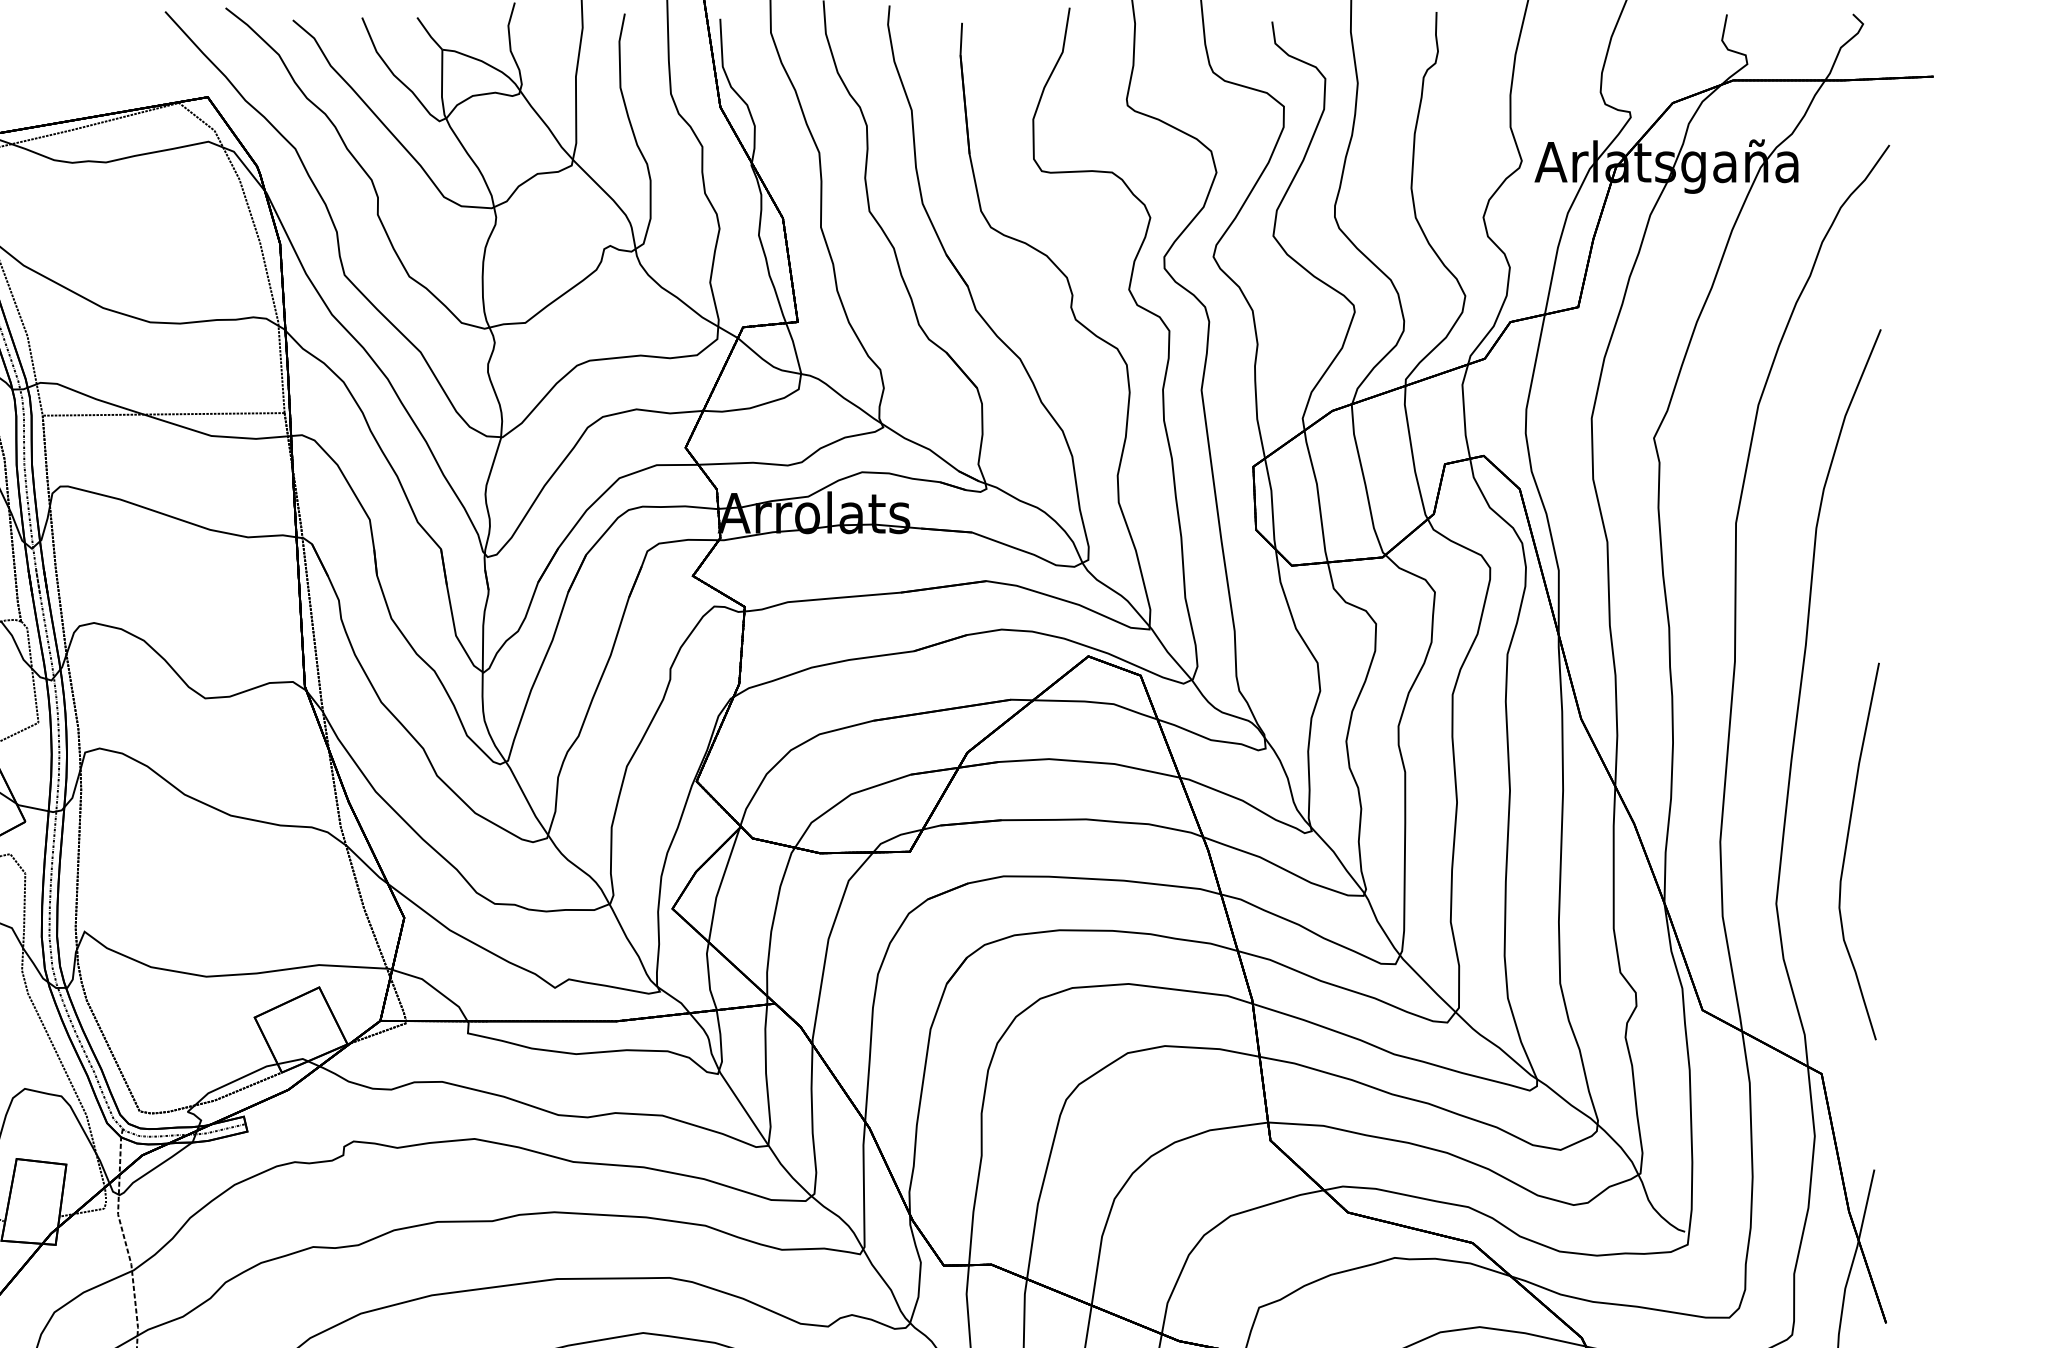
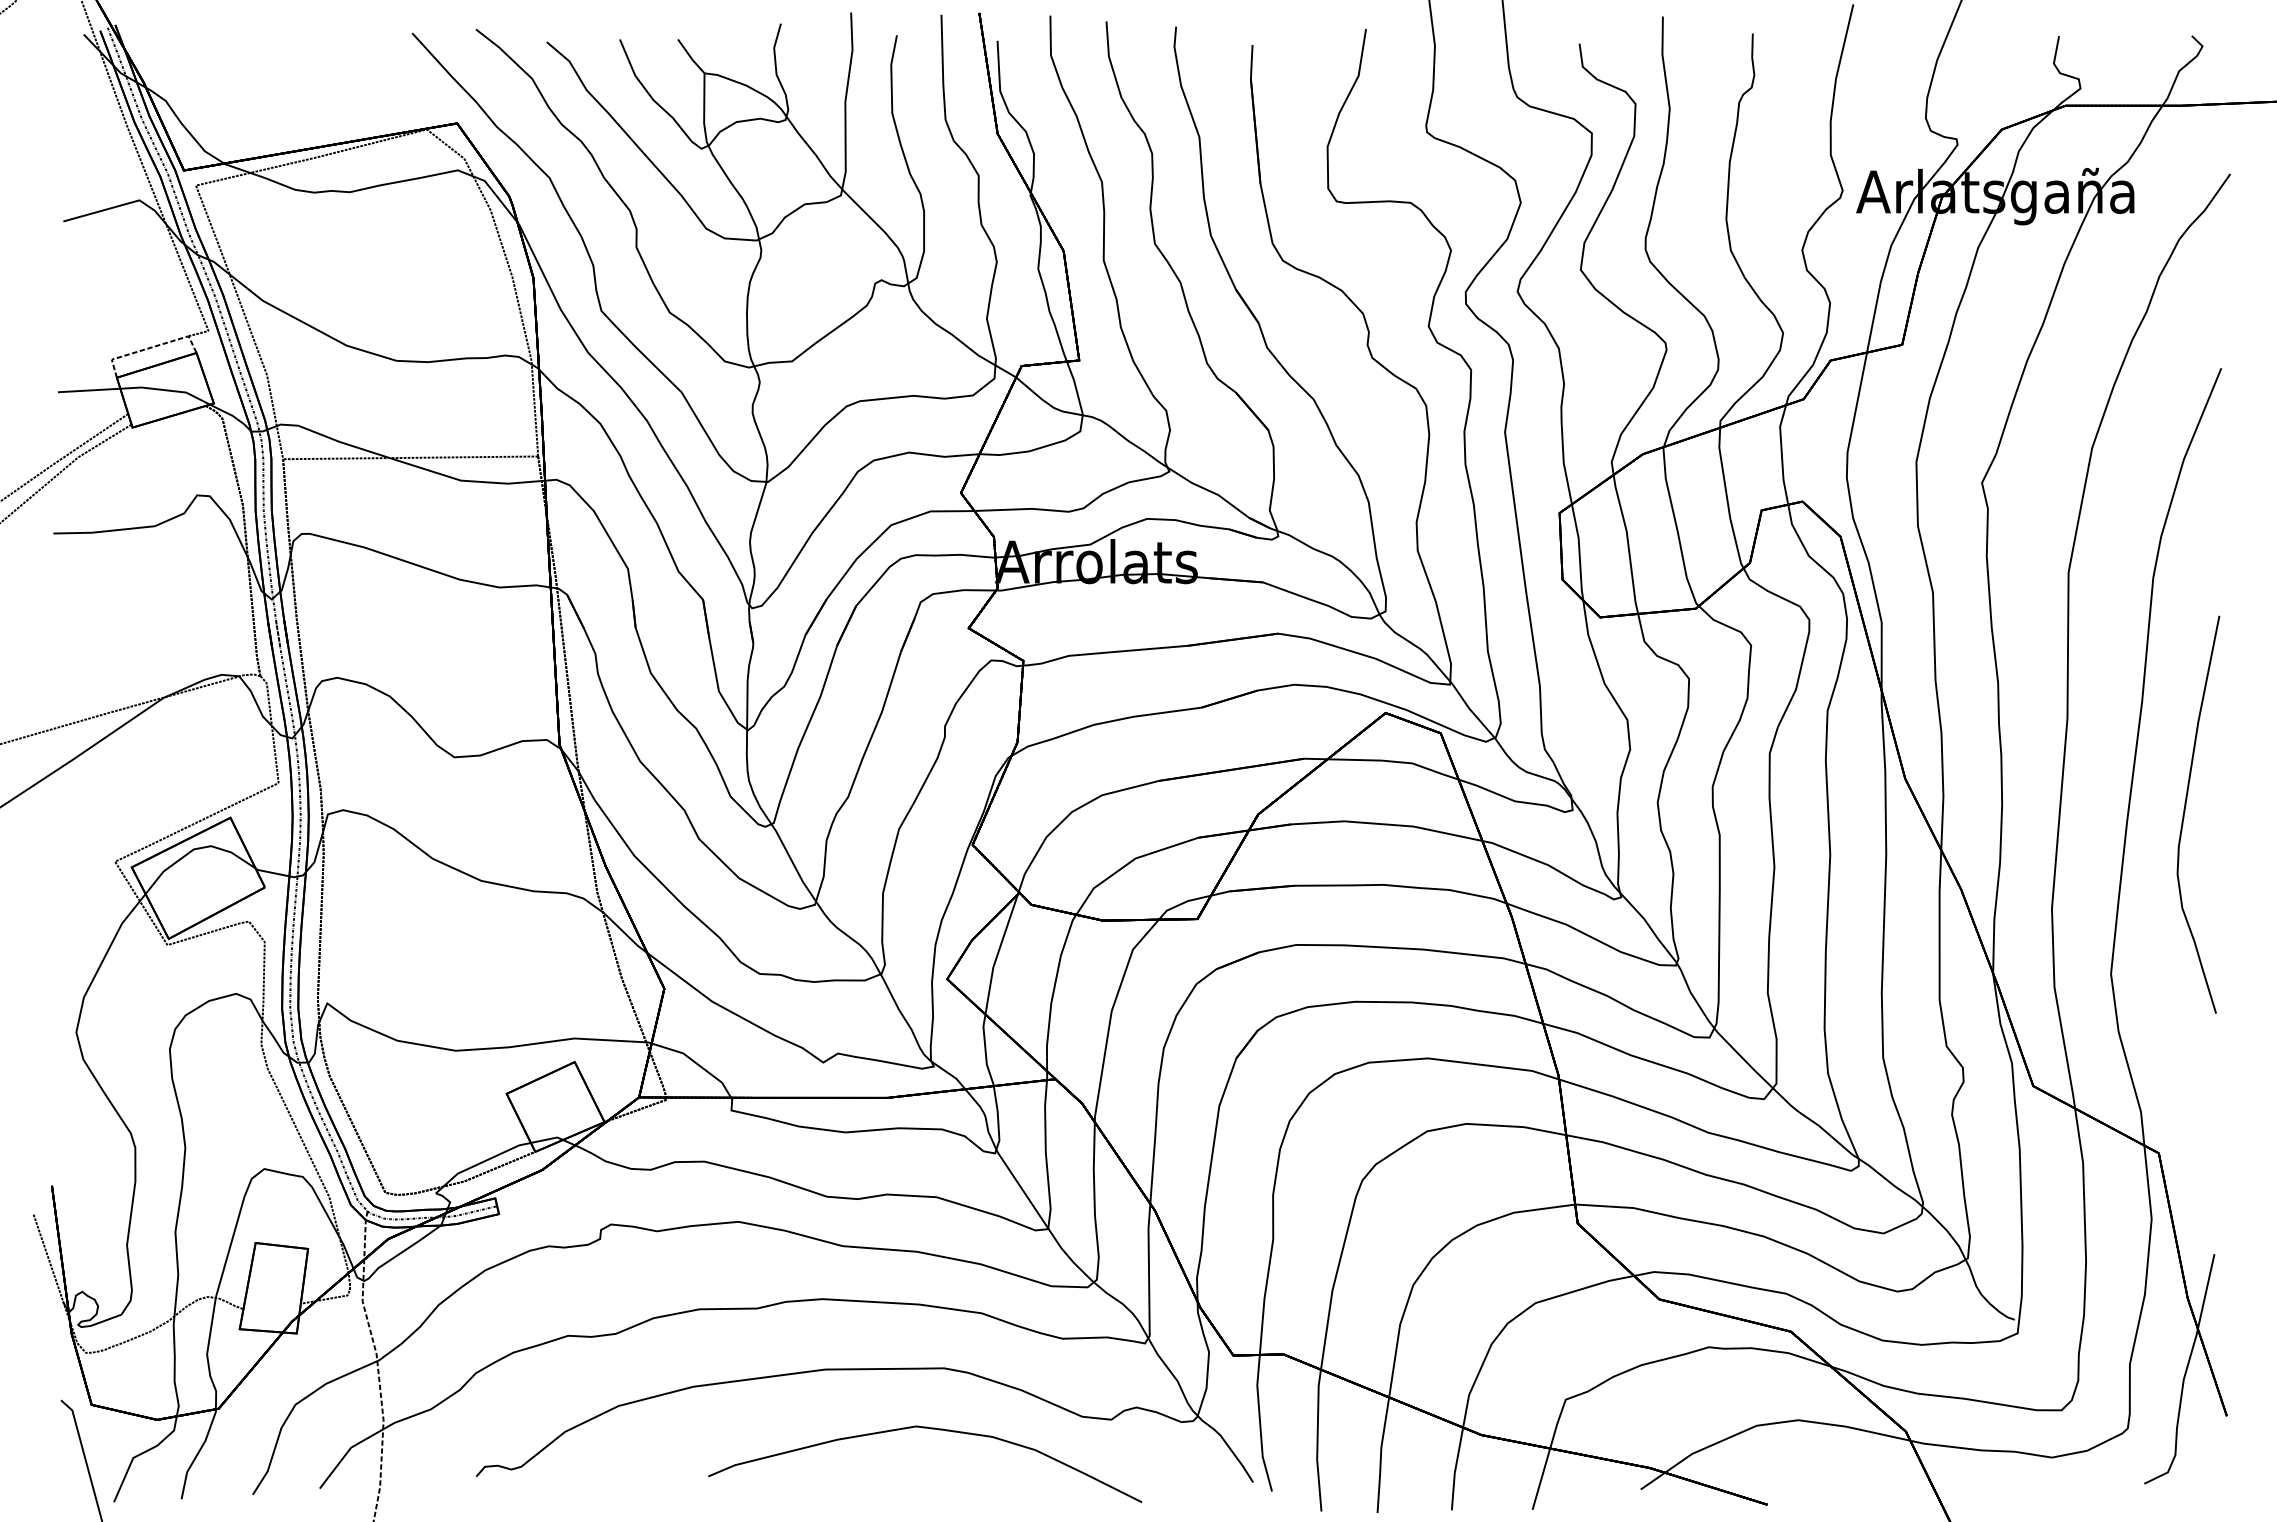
curve: (1846, 849) -> (2185, 812), moved

